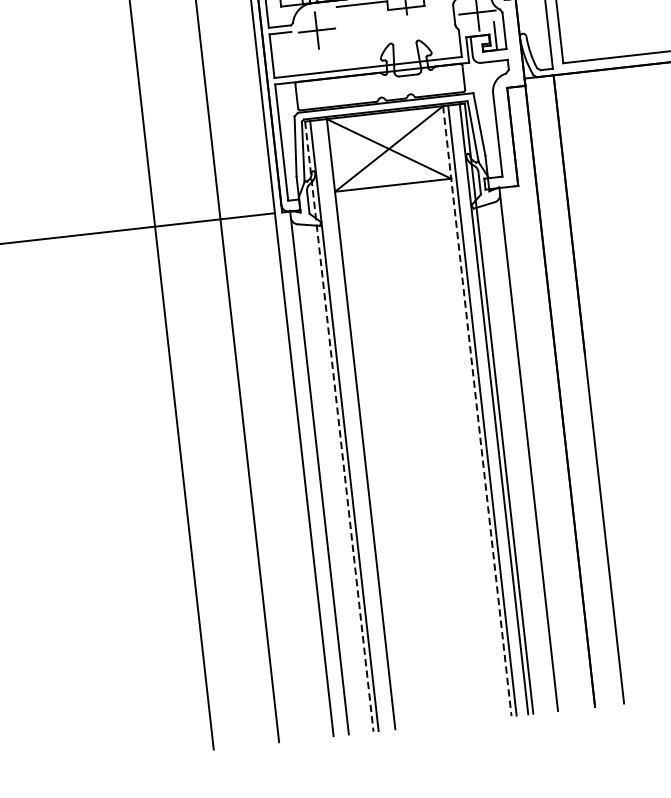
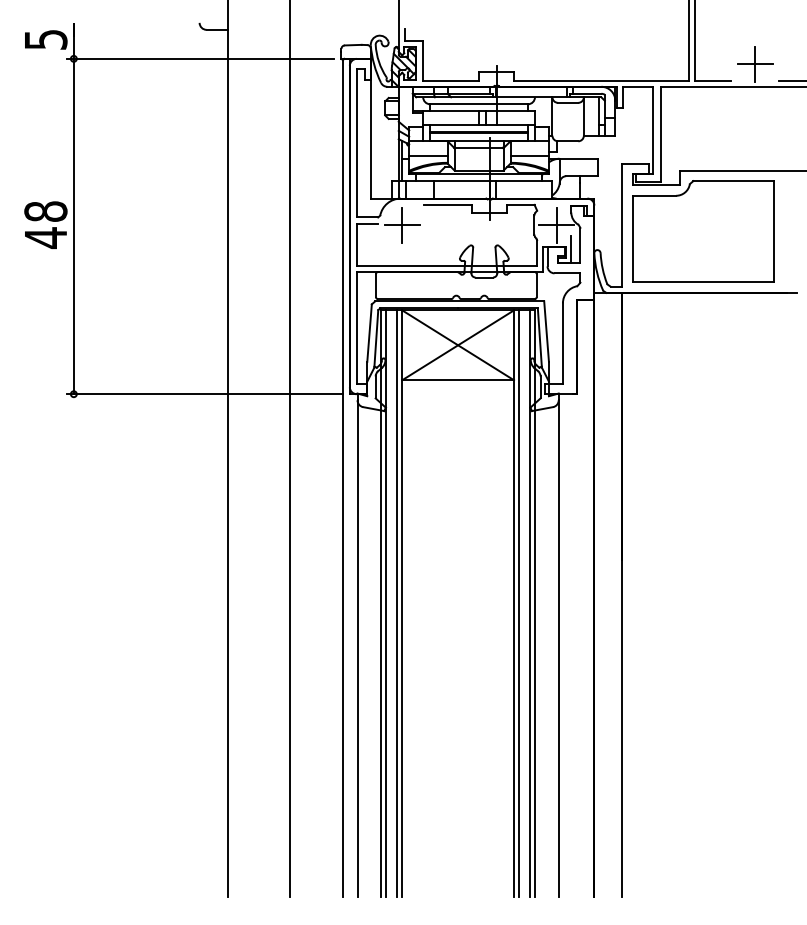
line: (477, 411) -> (514, 604), dashed -> solid
line: (356, 424) -> (397, 603), added
line: (339, 427) -> (381, 604), dashed -> solid

